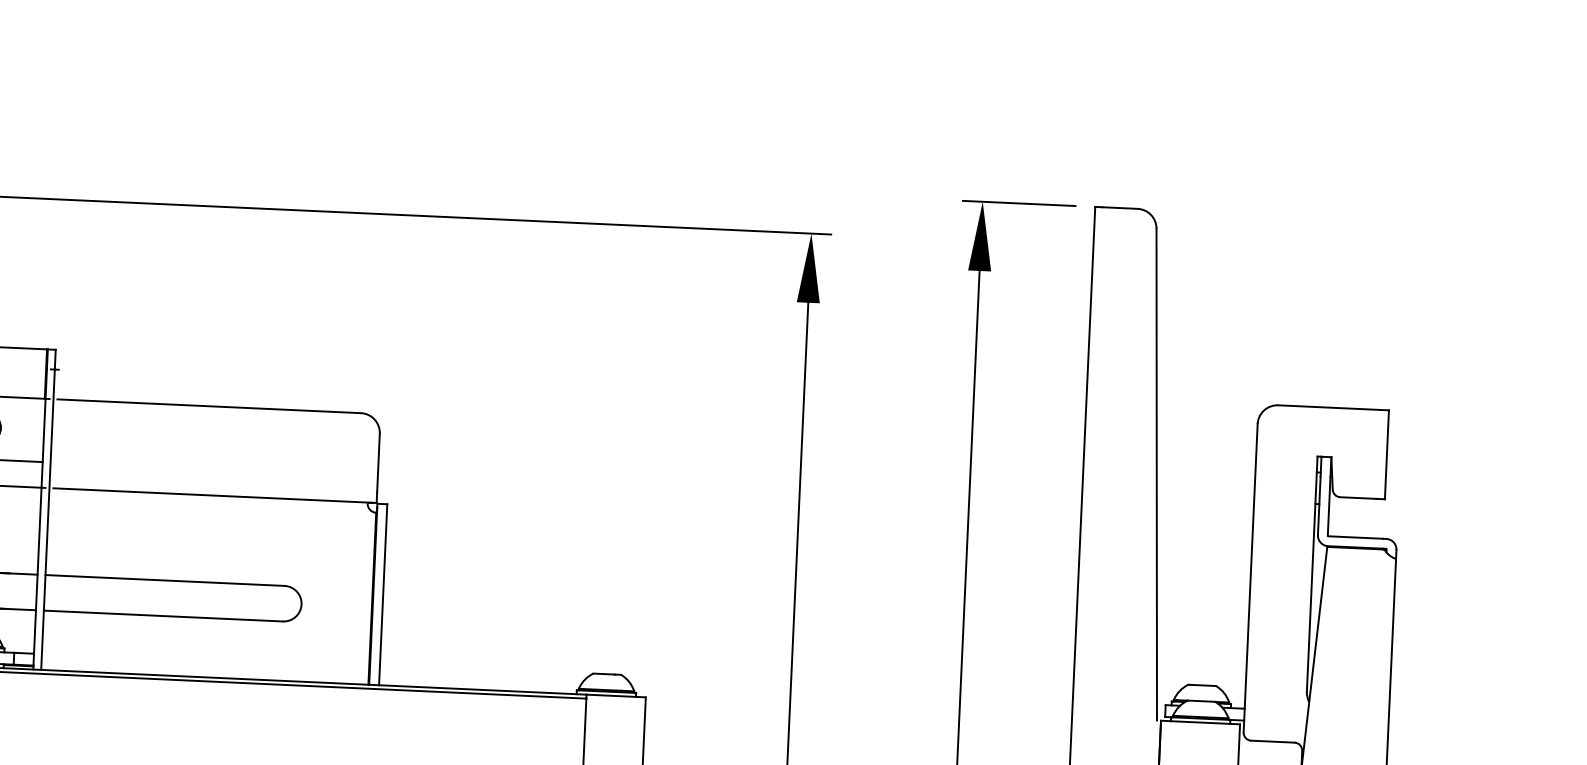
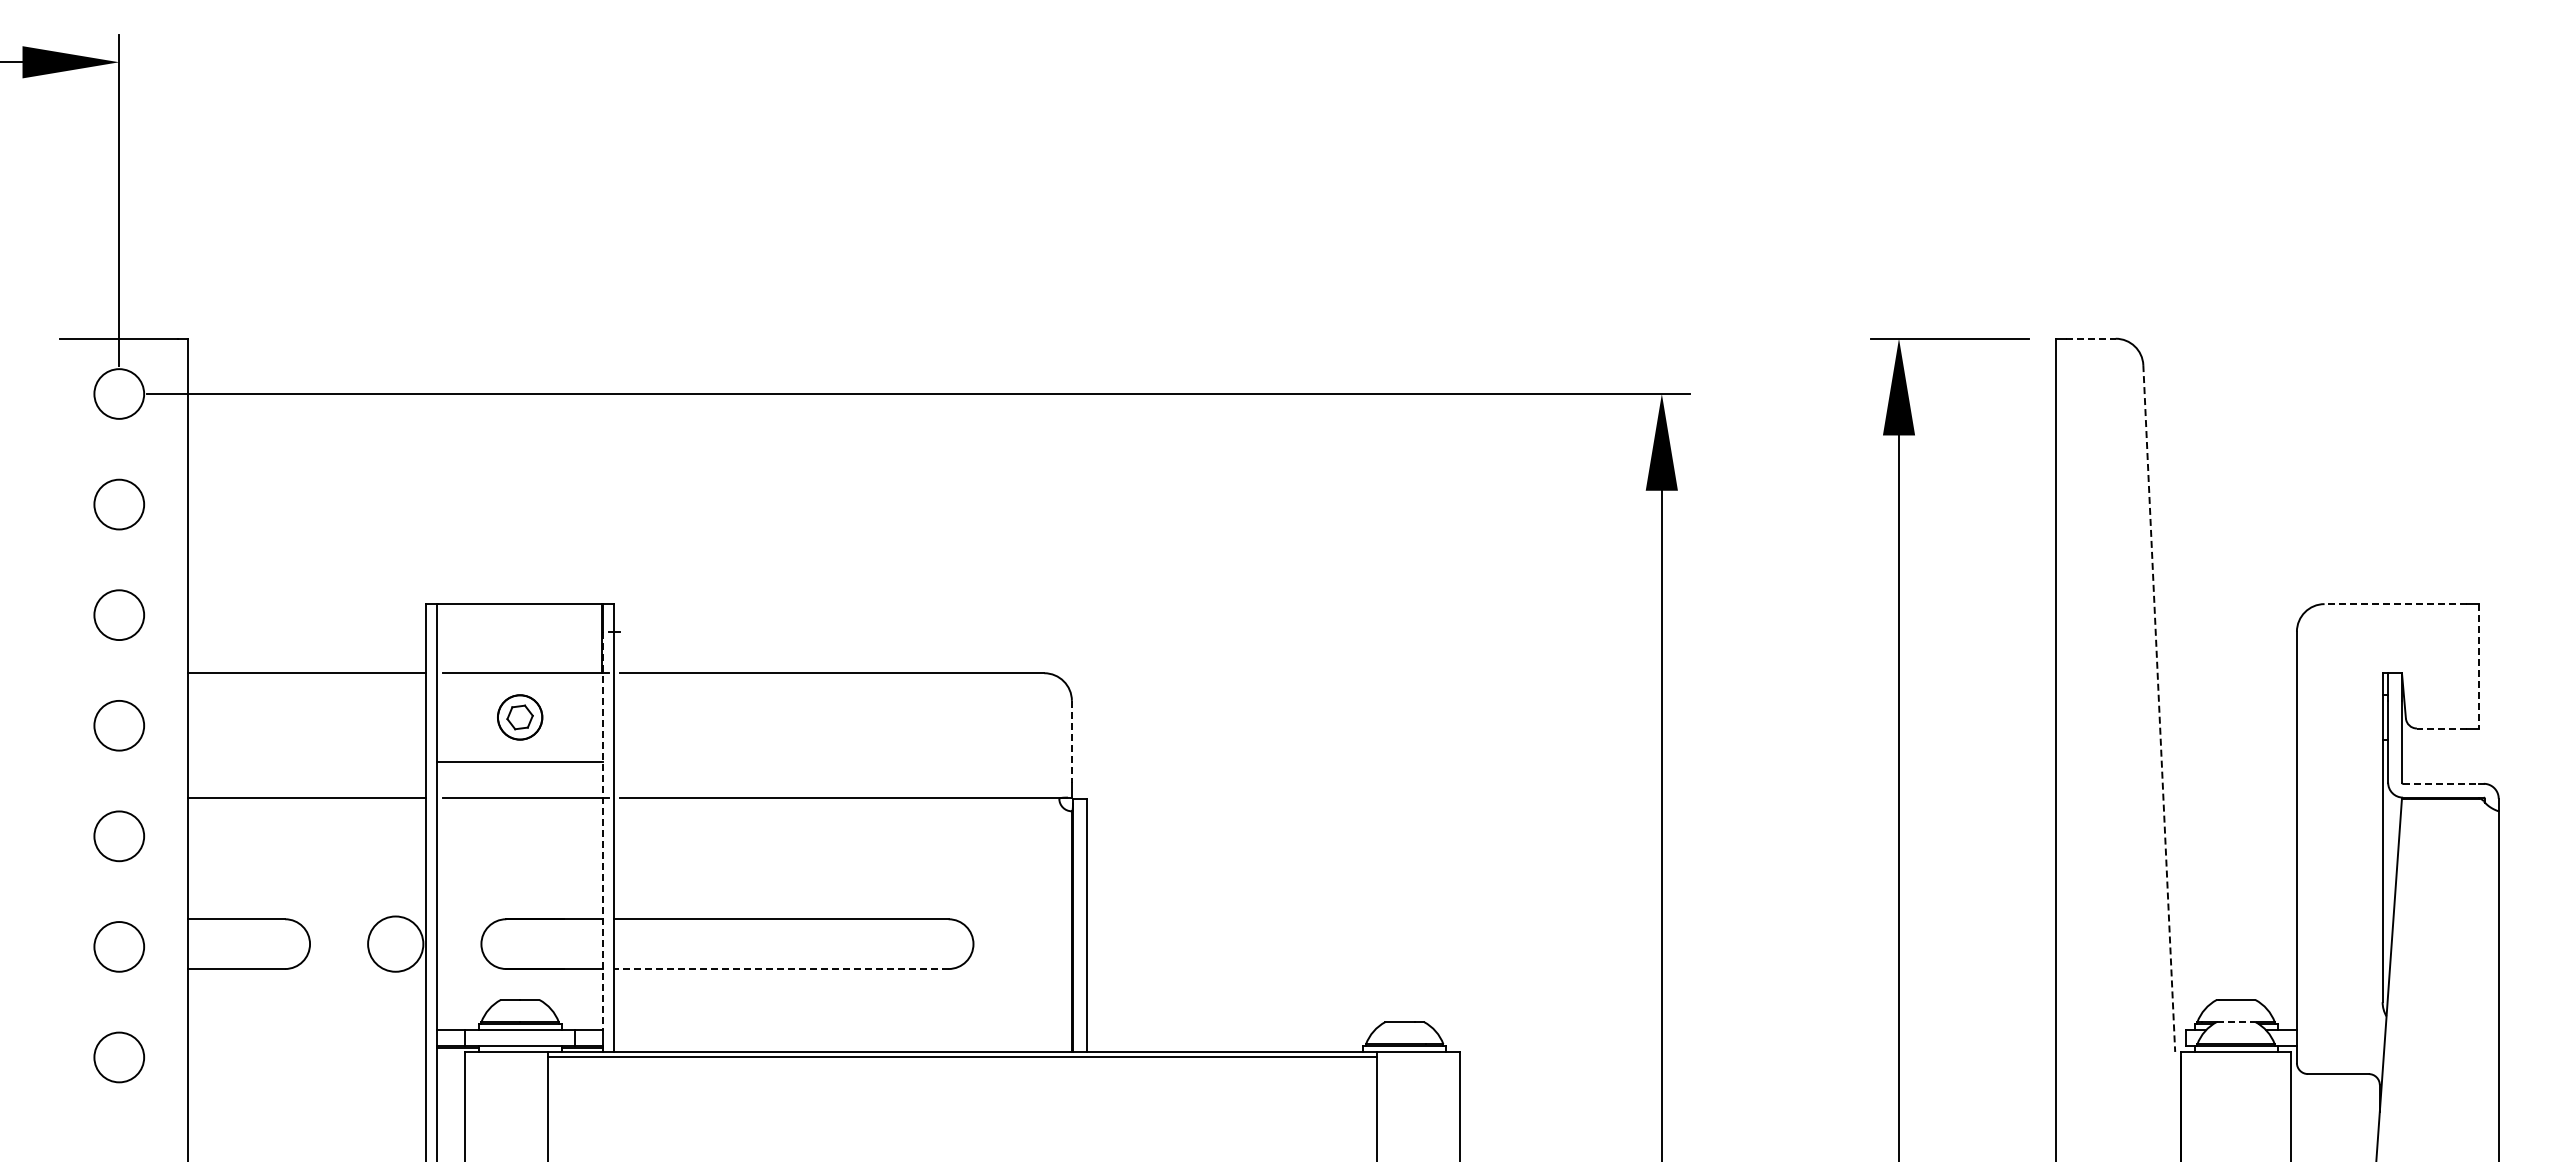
line: (1120, 207) -> (2091, 338), solid -> dashed
line: (1328, 407) -> (2395, 604), solid -> dashed
line: (1387, 454) -> (2479, 666), solid -> dashed
line: (378, 462) -> (1071, 741), solid -> dashed
line: (1156, 474) -> (2159, 708), solid -> dashed
line: (1357, 498) -> (2441, 728), solid -> dashed
line: (40, 511) -> (603, 831), solid -> dashed
line: (1356, 537) -> (2441, 783), solid -> dashed
line: (162, 616) -> (780, 969), solid -> dashed
line: (1201, 701) -> (2236, 1022), solid -> dashed

